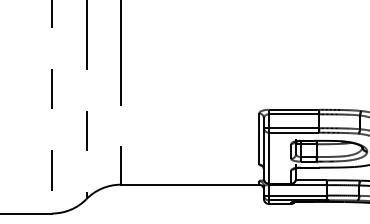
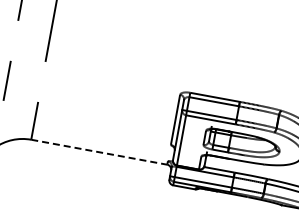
line: (190, 184) -> (99, 152), solid -> dashed

